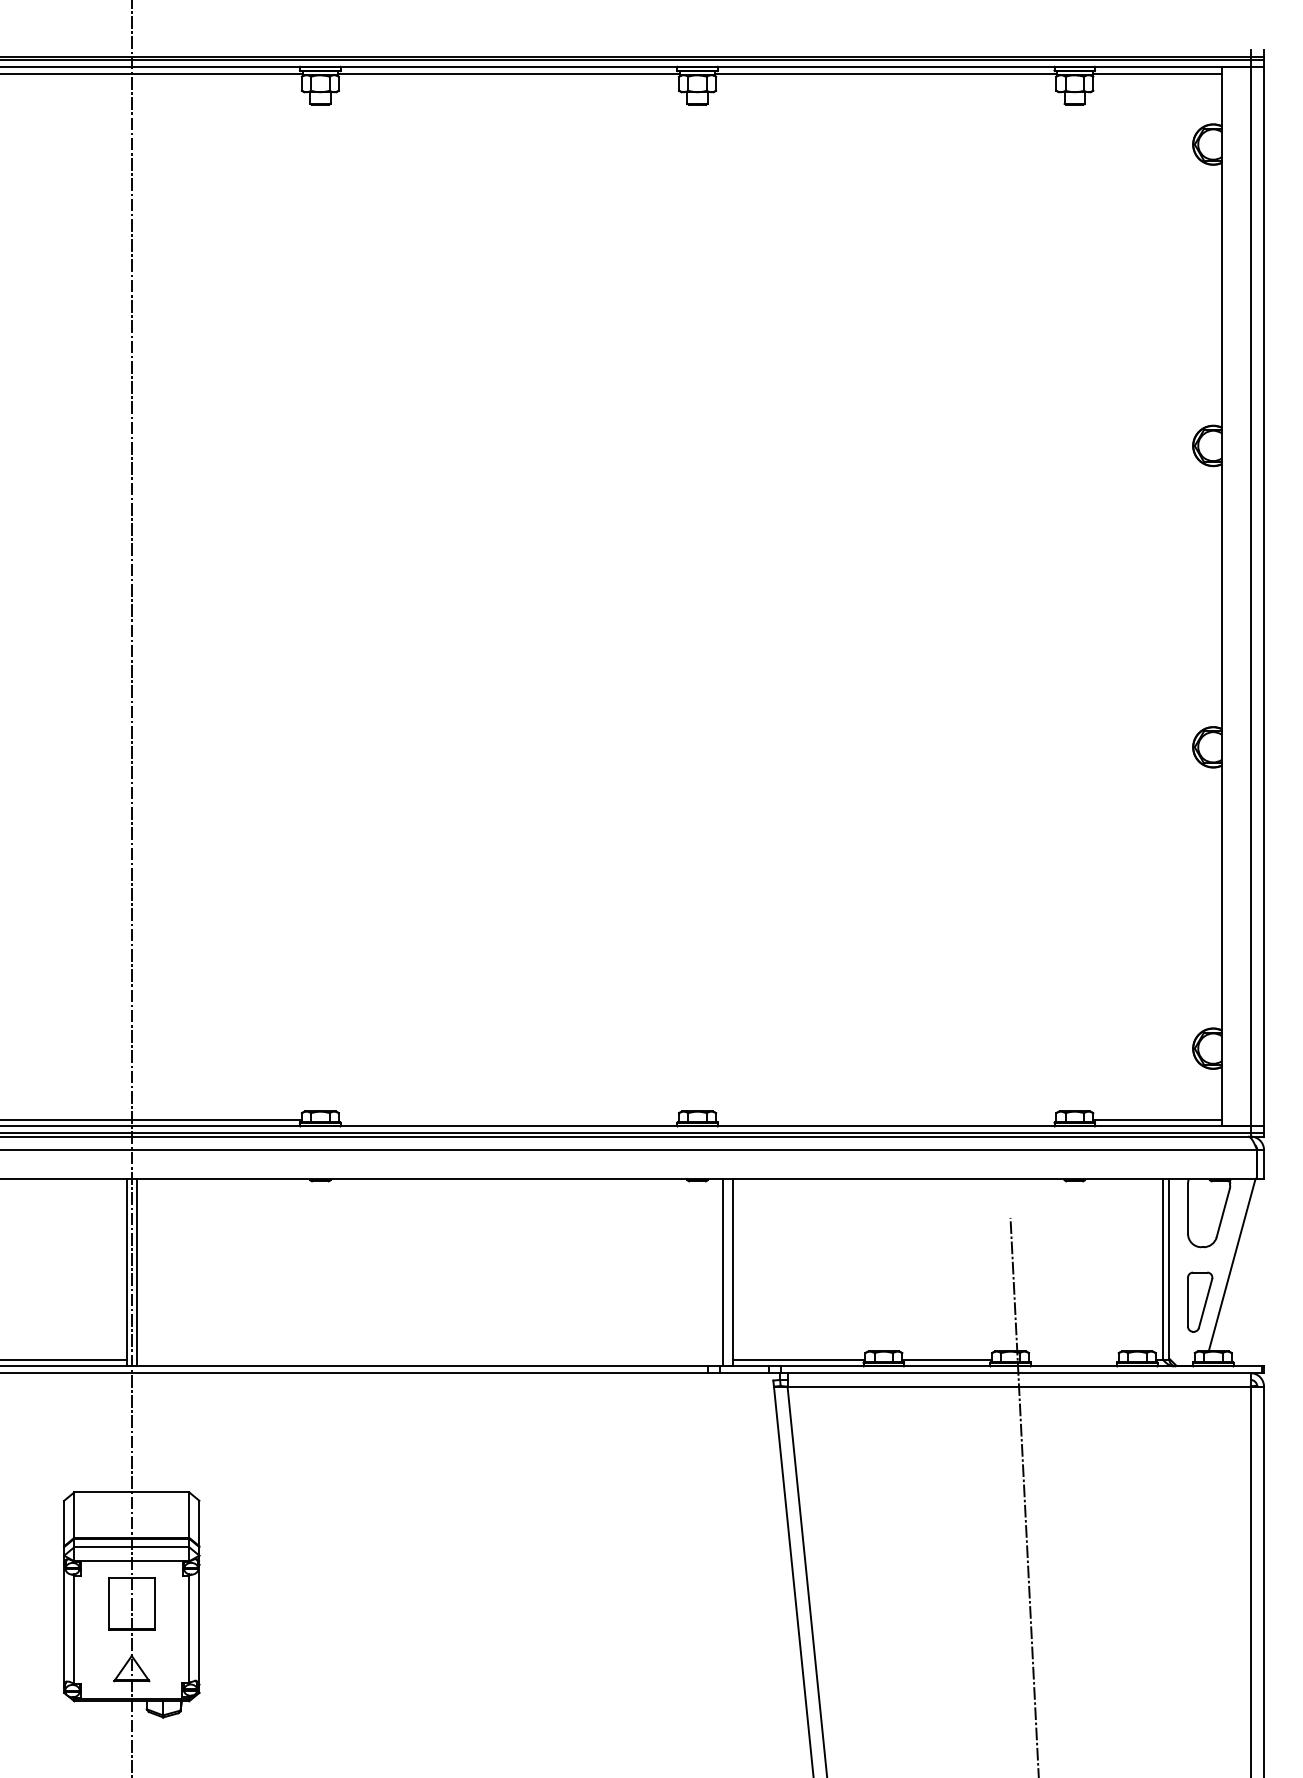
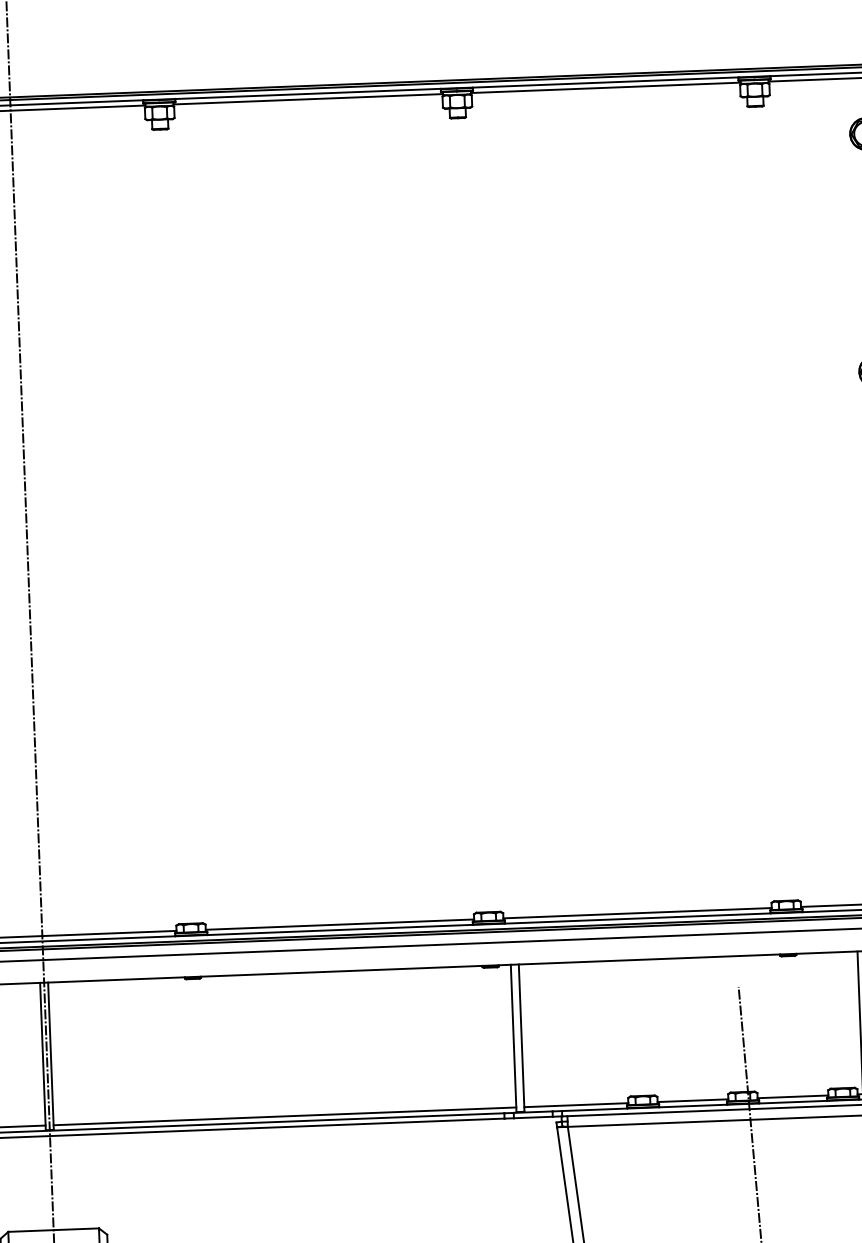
line: (508, 1119) -> (339, 924), added
line: (886, 1119) -> (637, 913), added
line: (429, 1359) -> (284, 1116), added
line: (1073, 1359) -> (792, 1096), added

